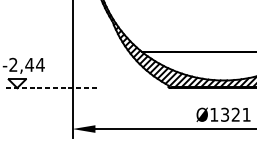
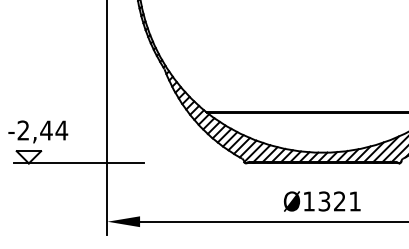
line: (52, 88) -> (79, 163), dashed -> solid

